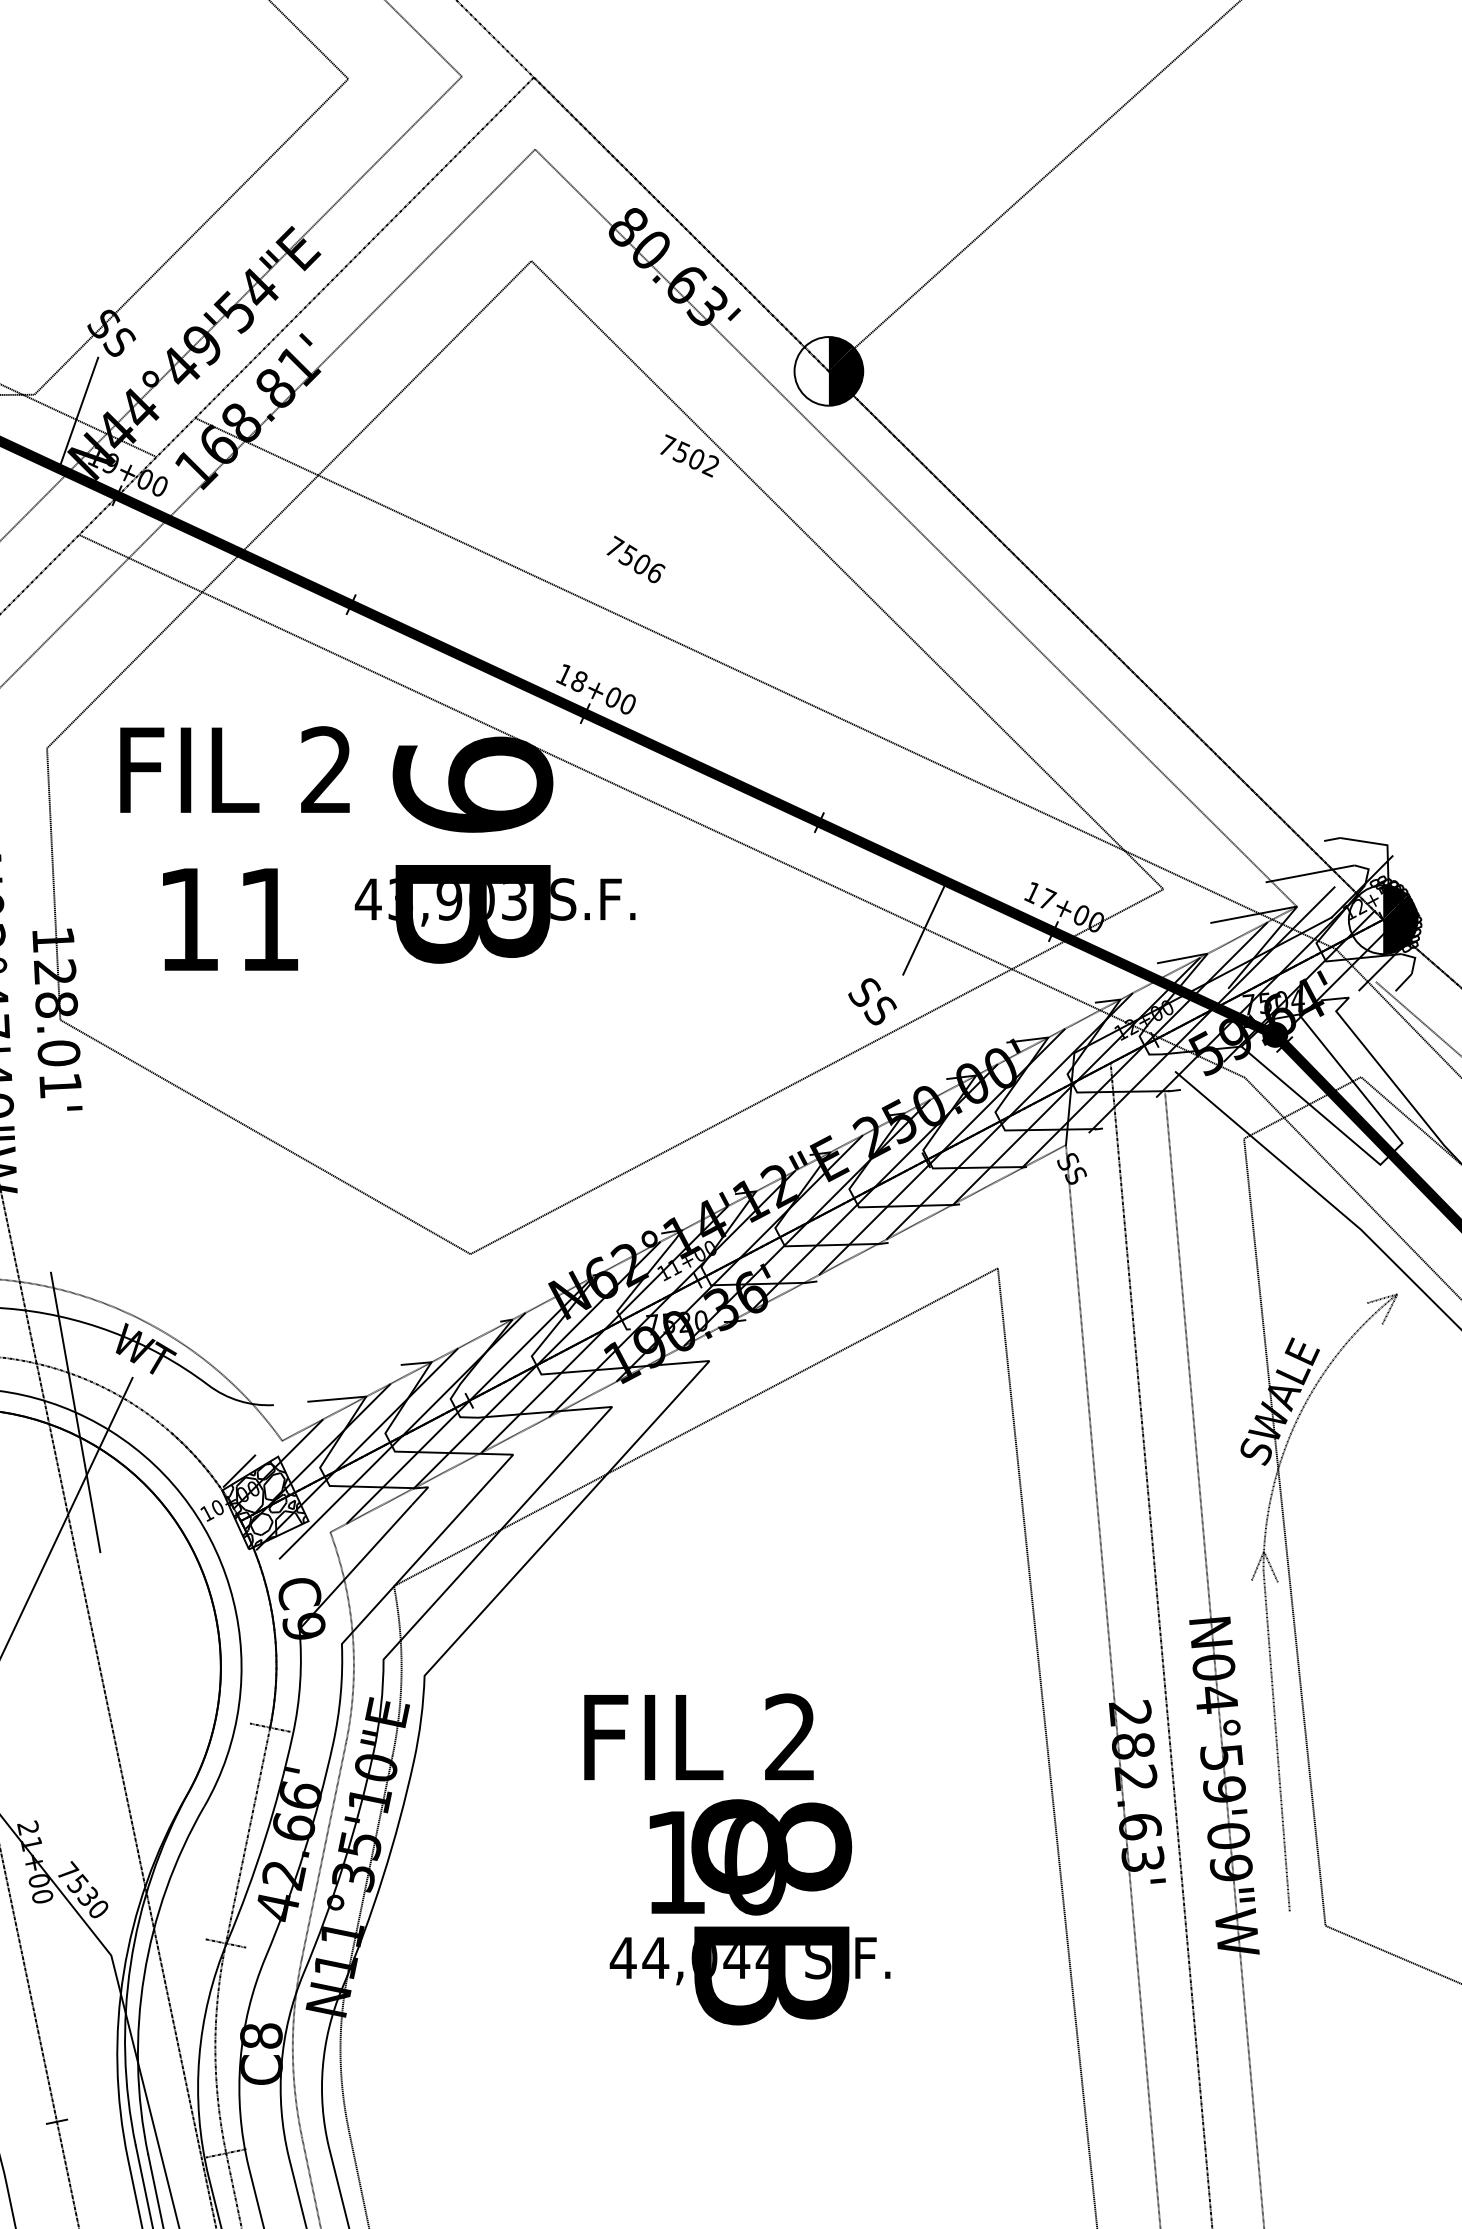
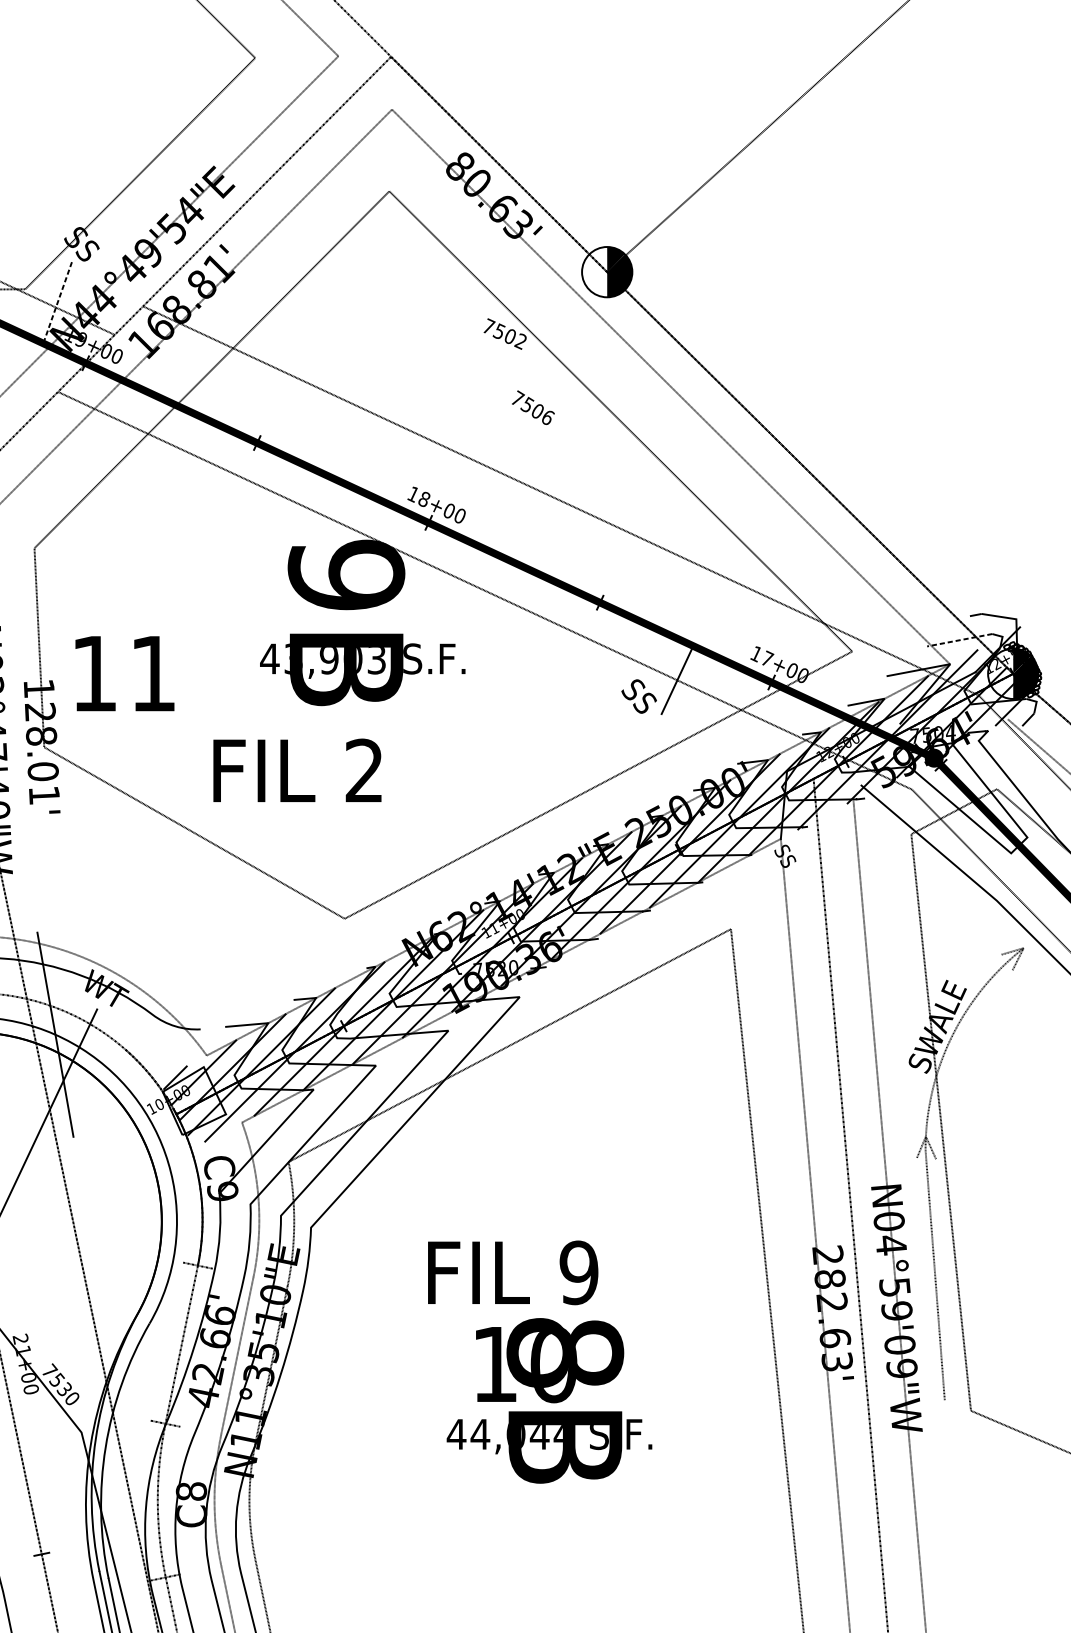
line: (79, 412) -> (58, 302), solid -> dashed
text: (635, 559) -> (532, 407), moved
text: (234, 769) -> (297, 770), moved
line: (1309, 873) -> (959, 639), solid -> dashed
text: (230, 919) -> (124, 673), moved
text: (872, 1001) -> (639, 696), moved
hatch: (266, 1504) -> (195, 1102), removed
text: (790, 1737) -> (579, 1272), 2 -> 9

